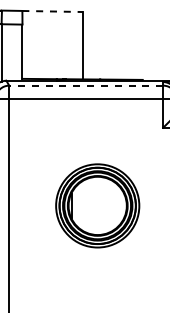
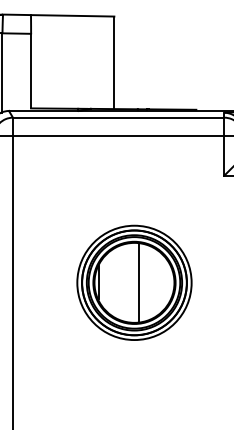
line: (53, 11) -> (73, 15), dashed -> solid
line: (86, 85) -> (119, 117), dashed -> solid
line: (100, 205) -> (138, 282), added

